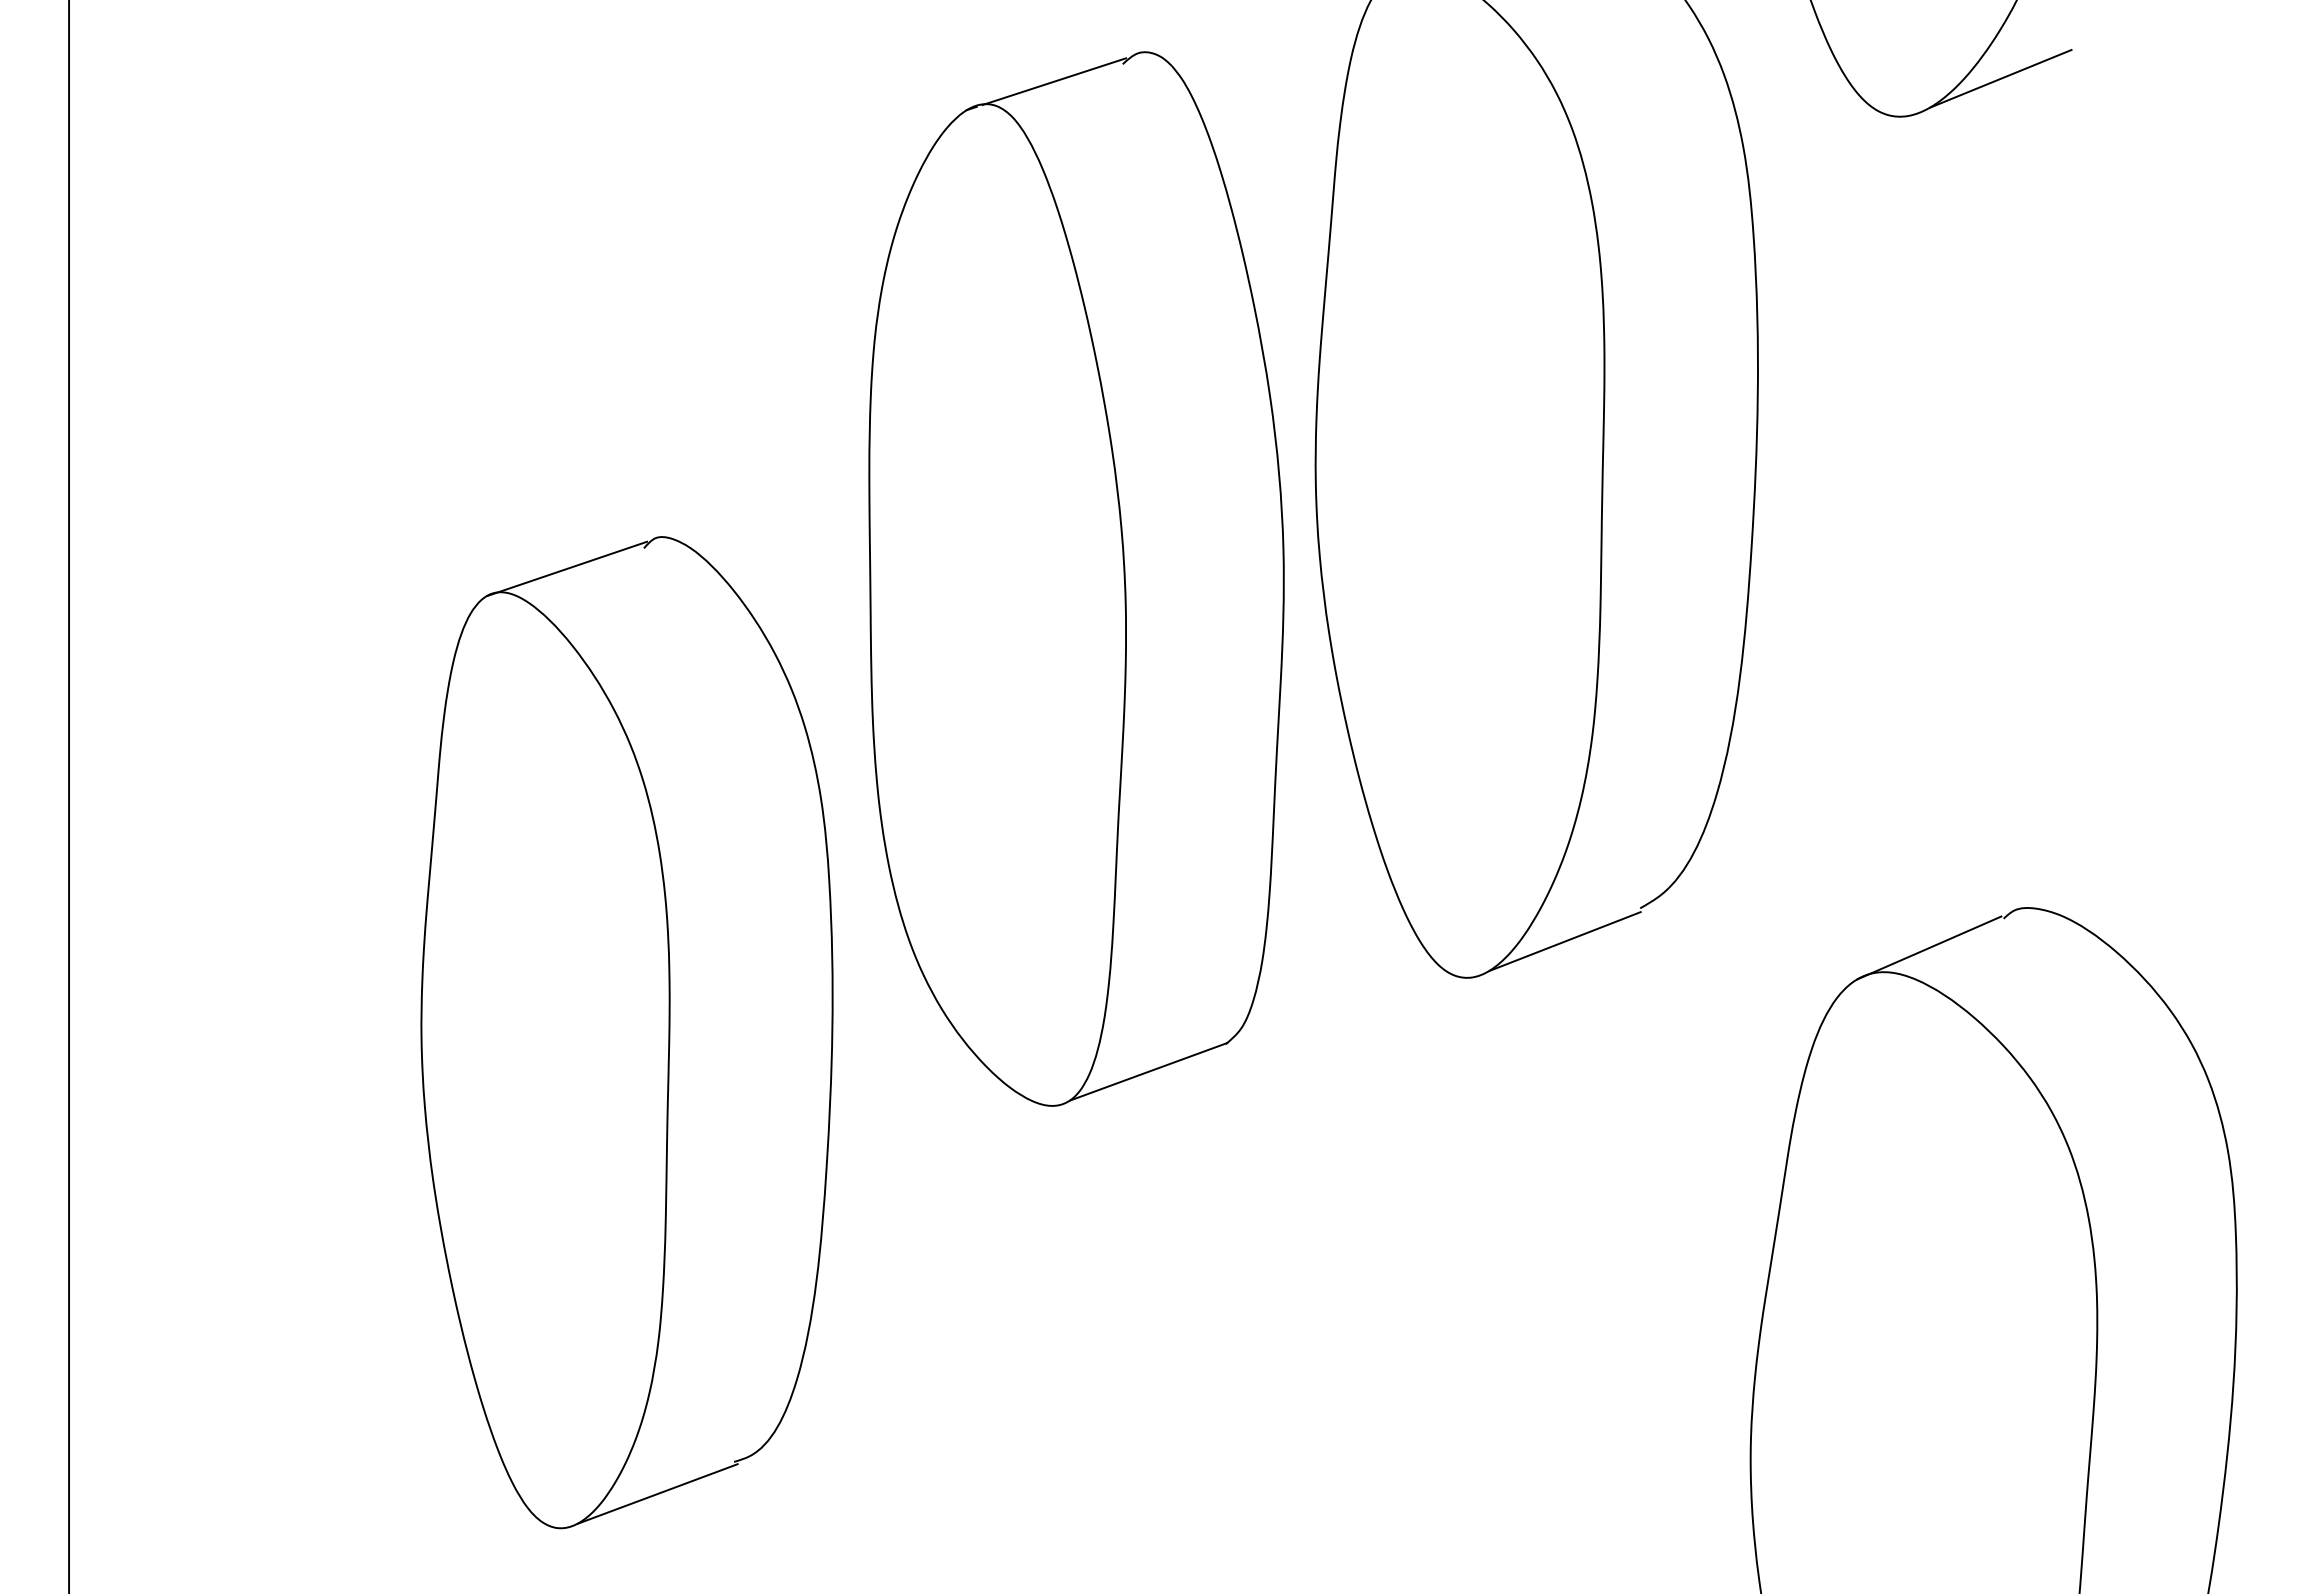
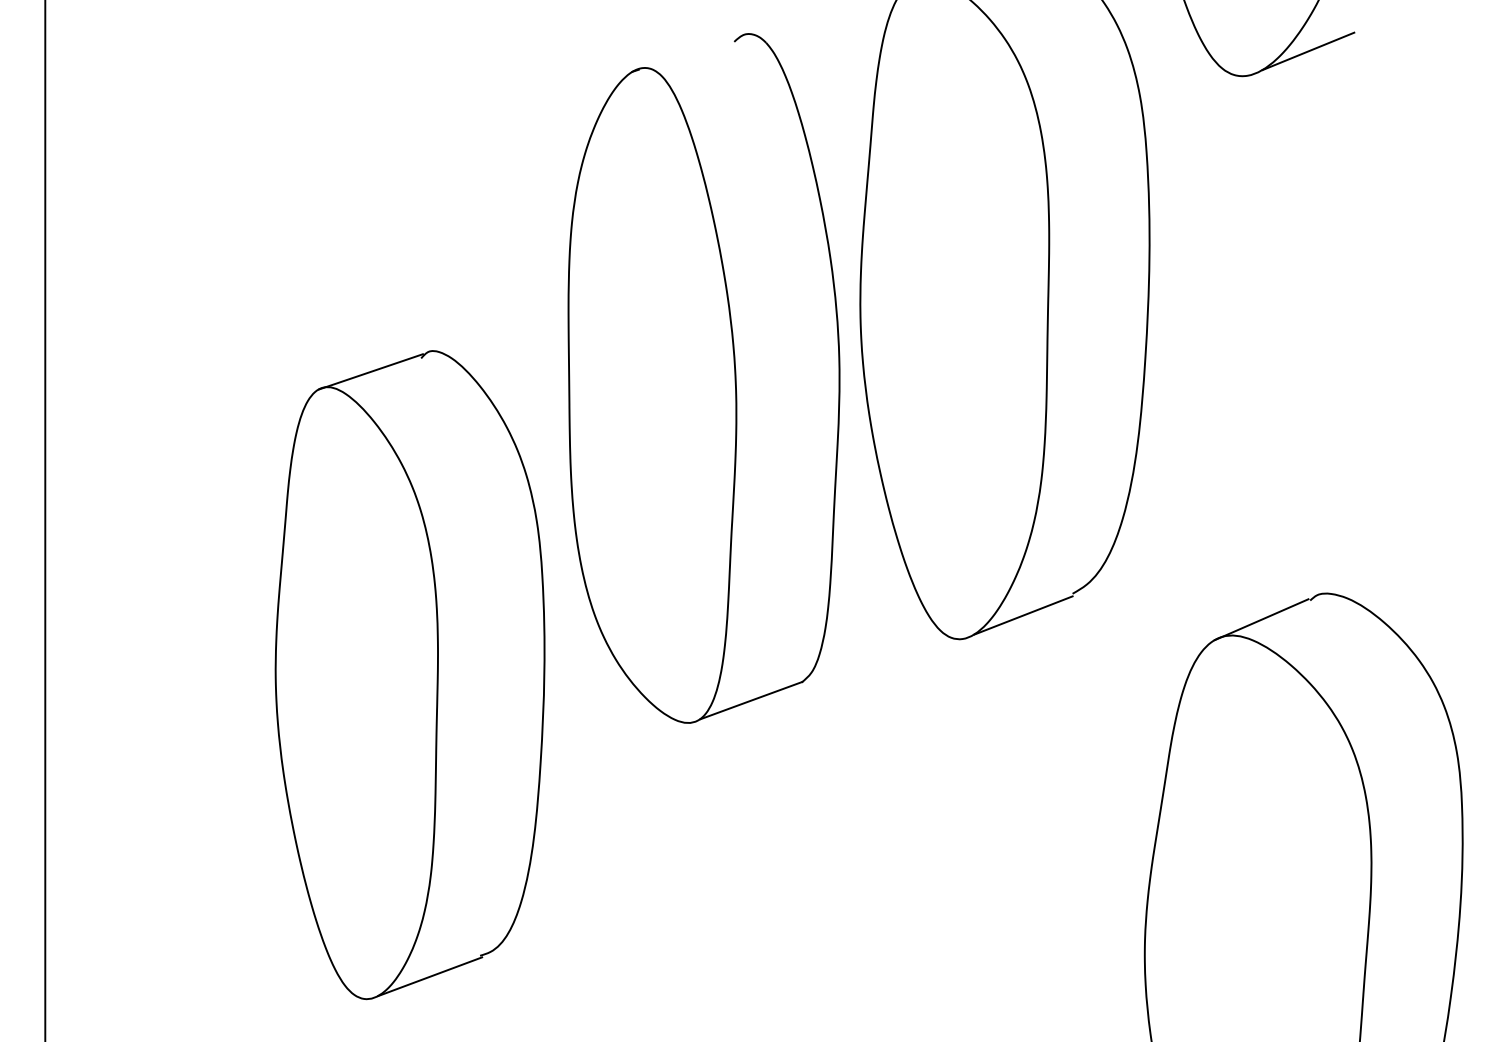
line: (1054, 82) -> (689, 53), removed

